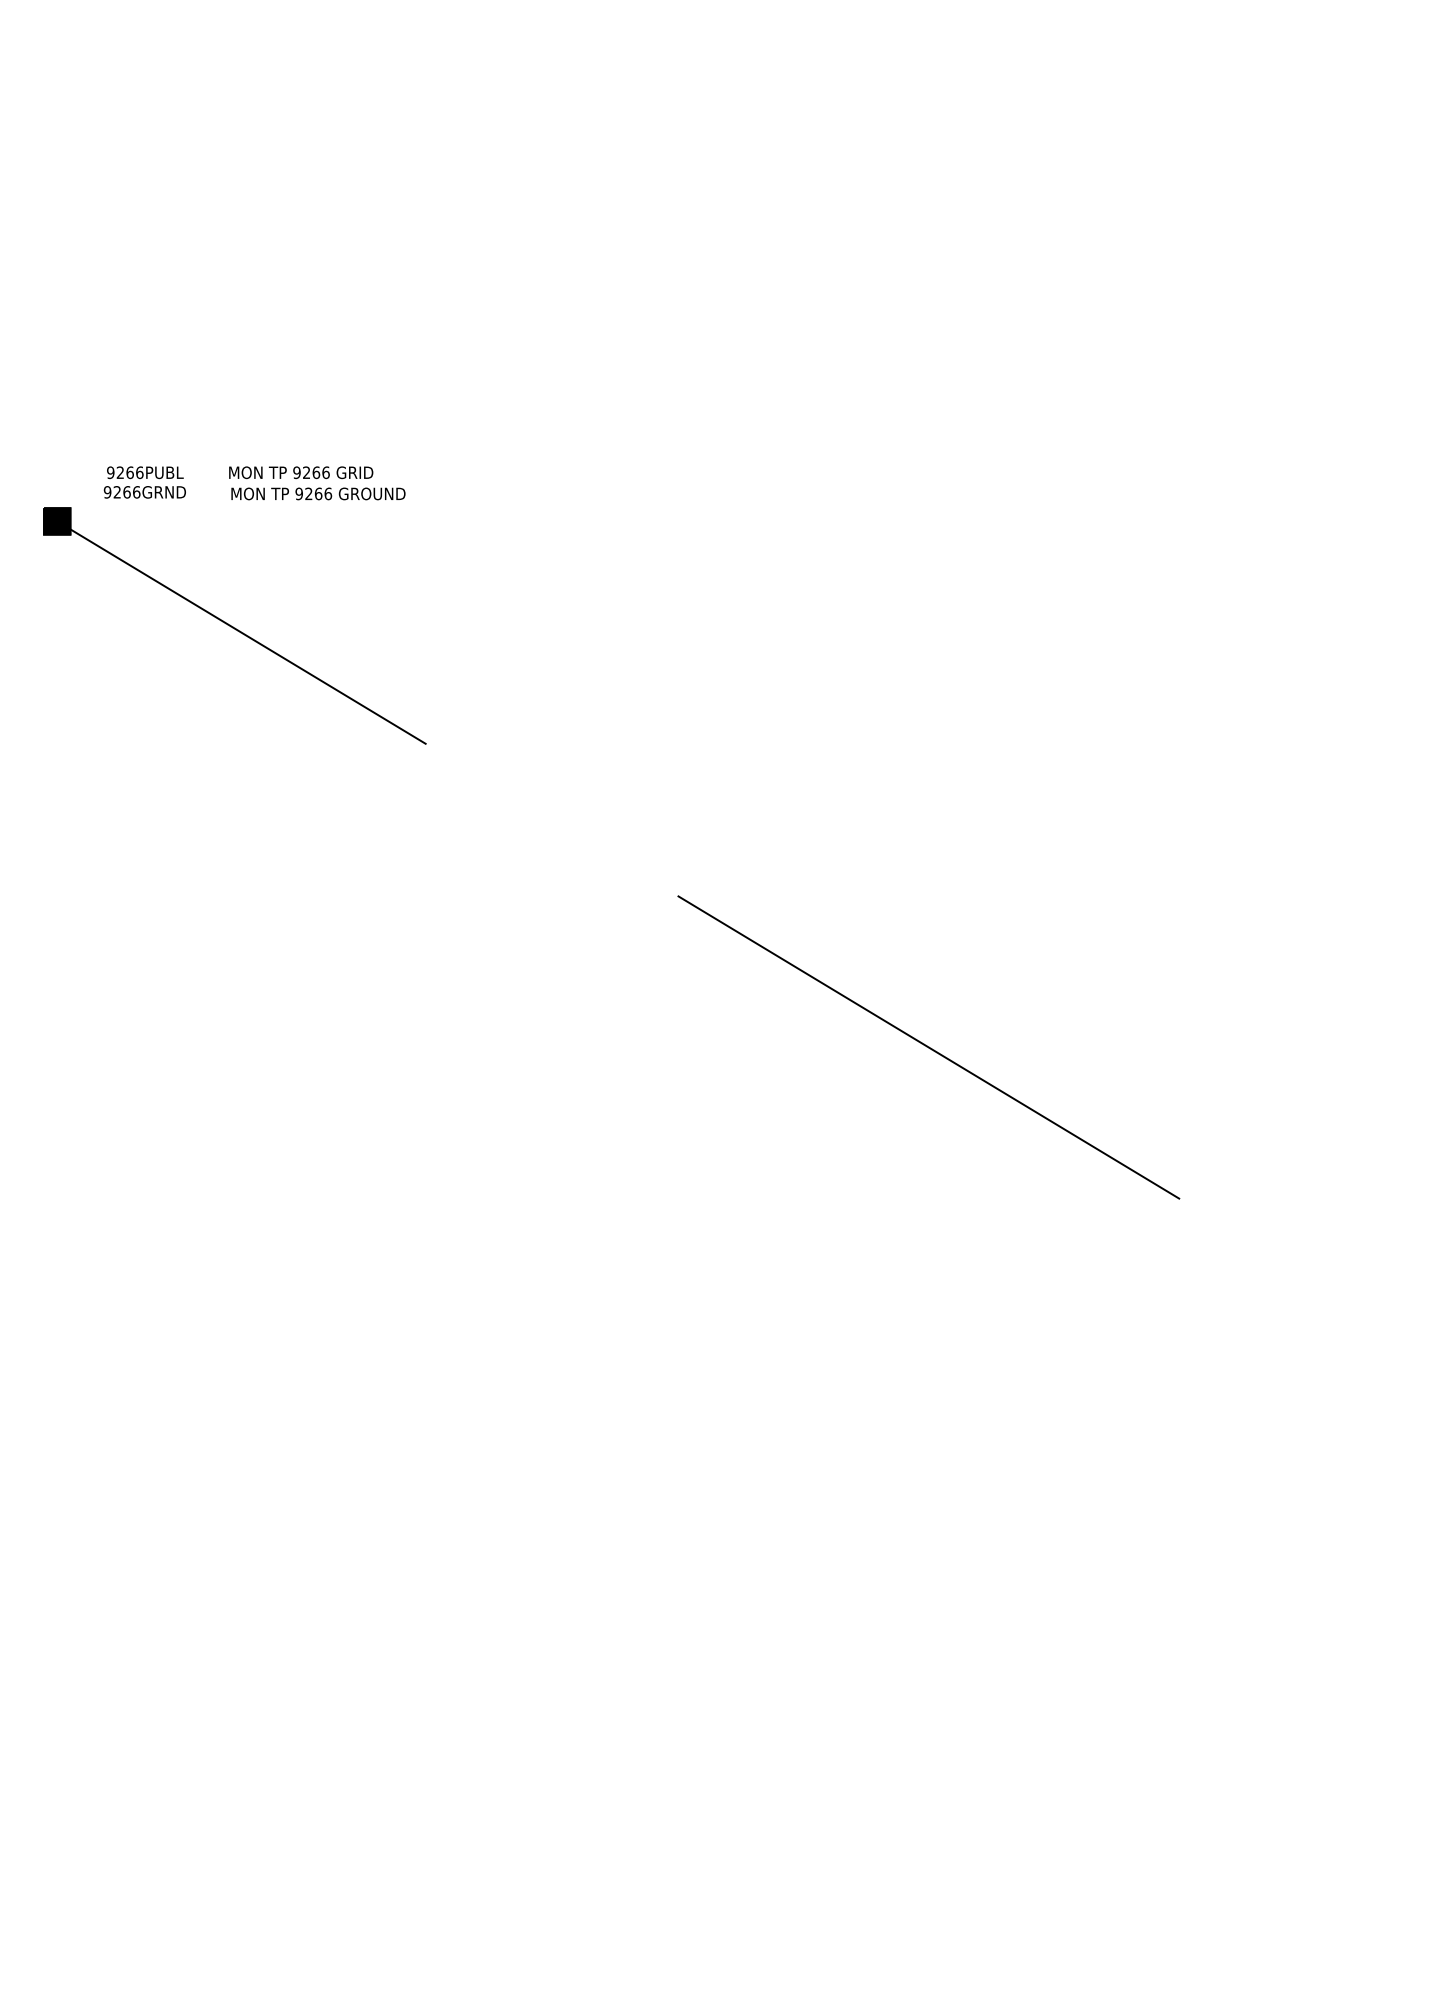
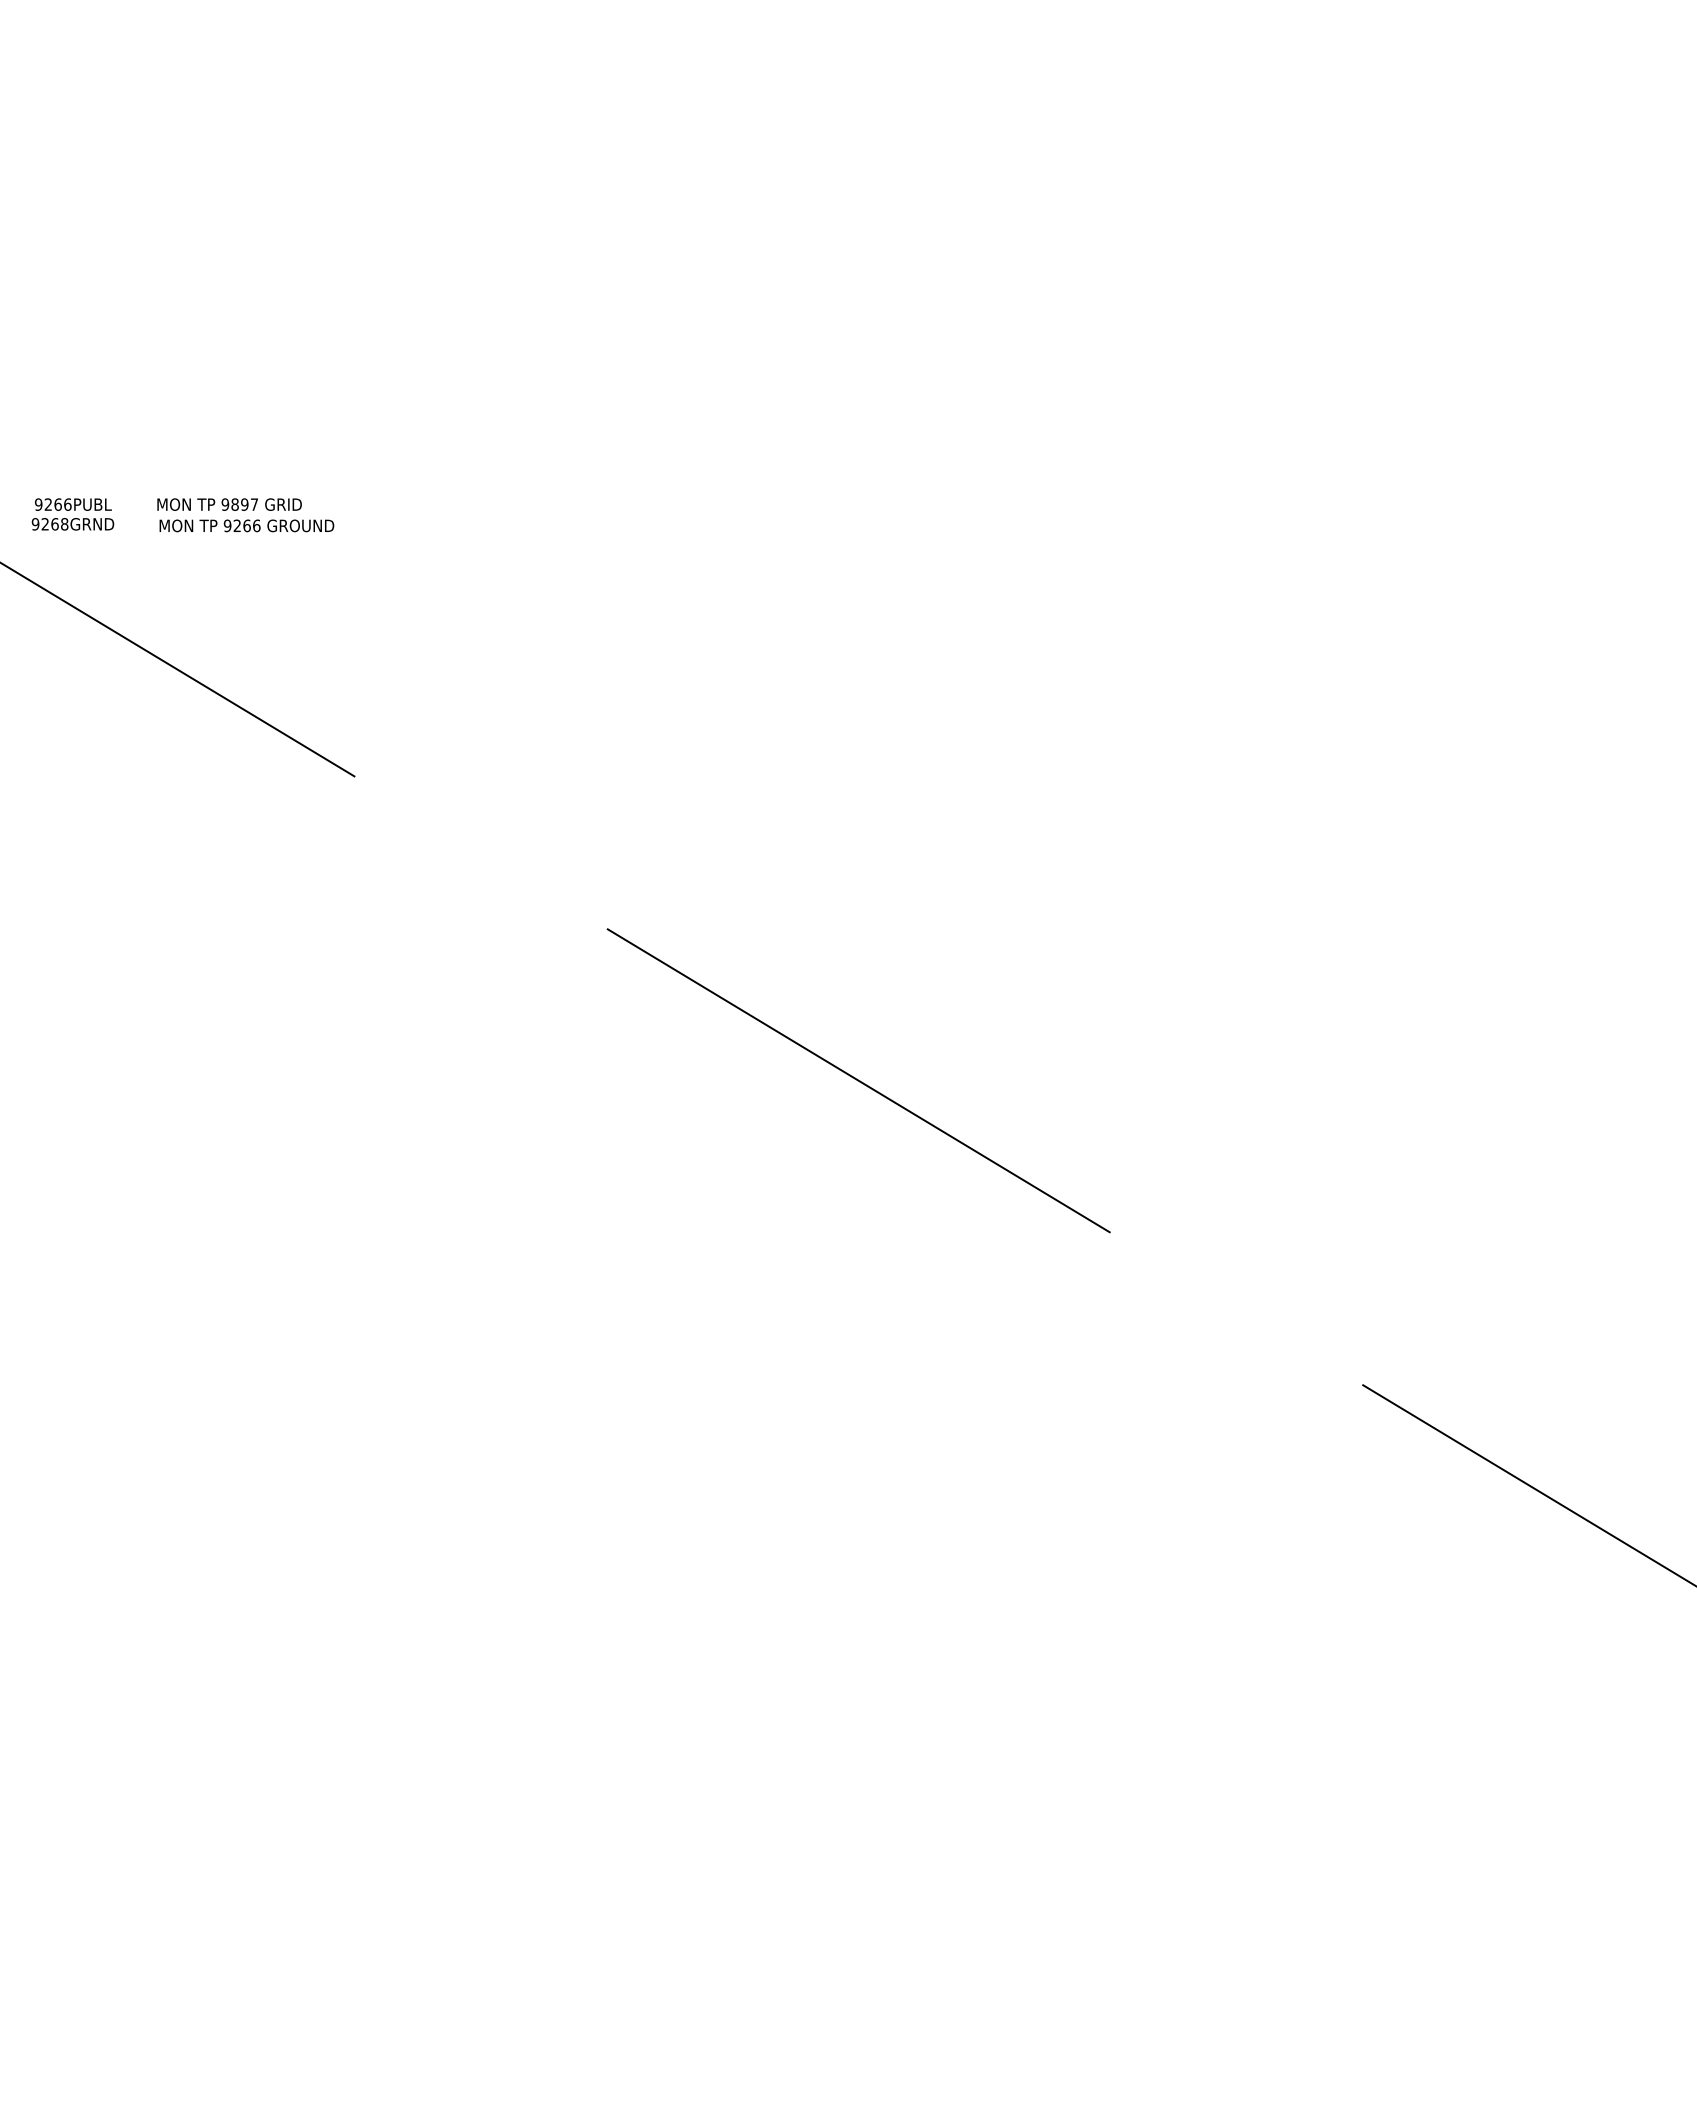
text: (316, 472) -> (244, 504), 9266 -> 9897
text: (136, 492) -> (64, 524), 9266GRND -> 9268GRND

